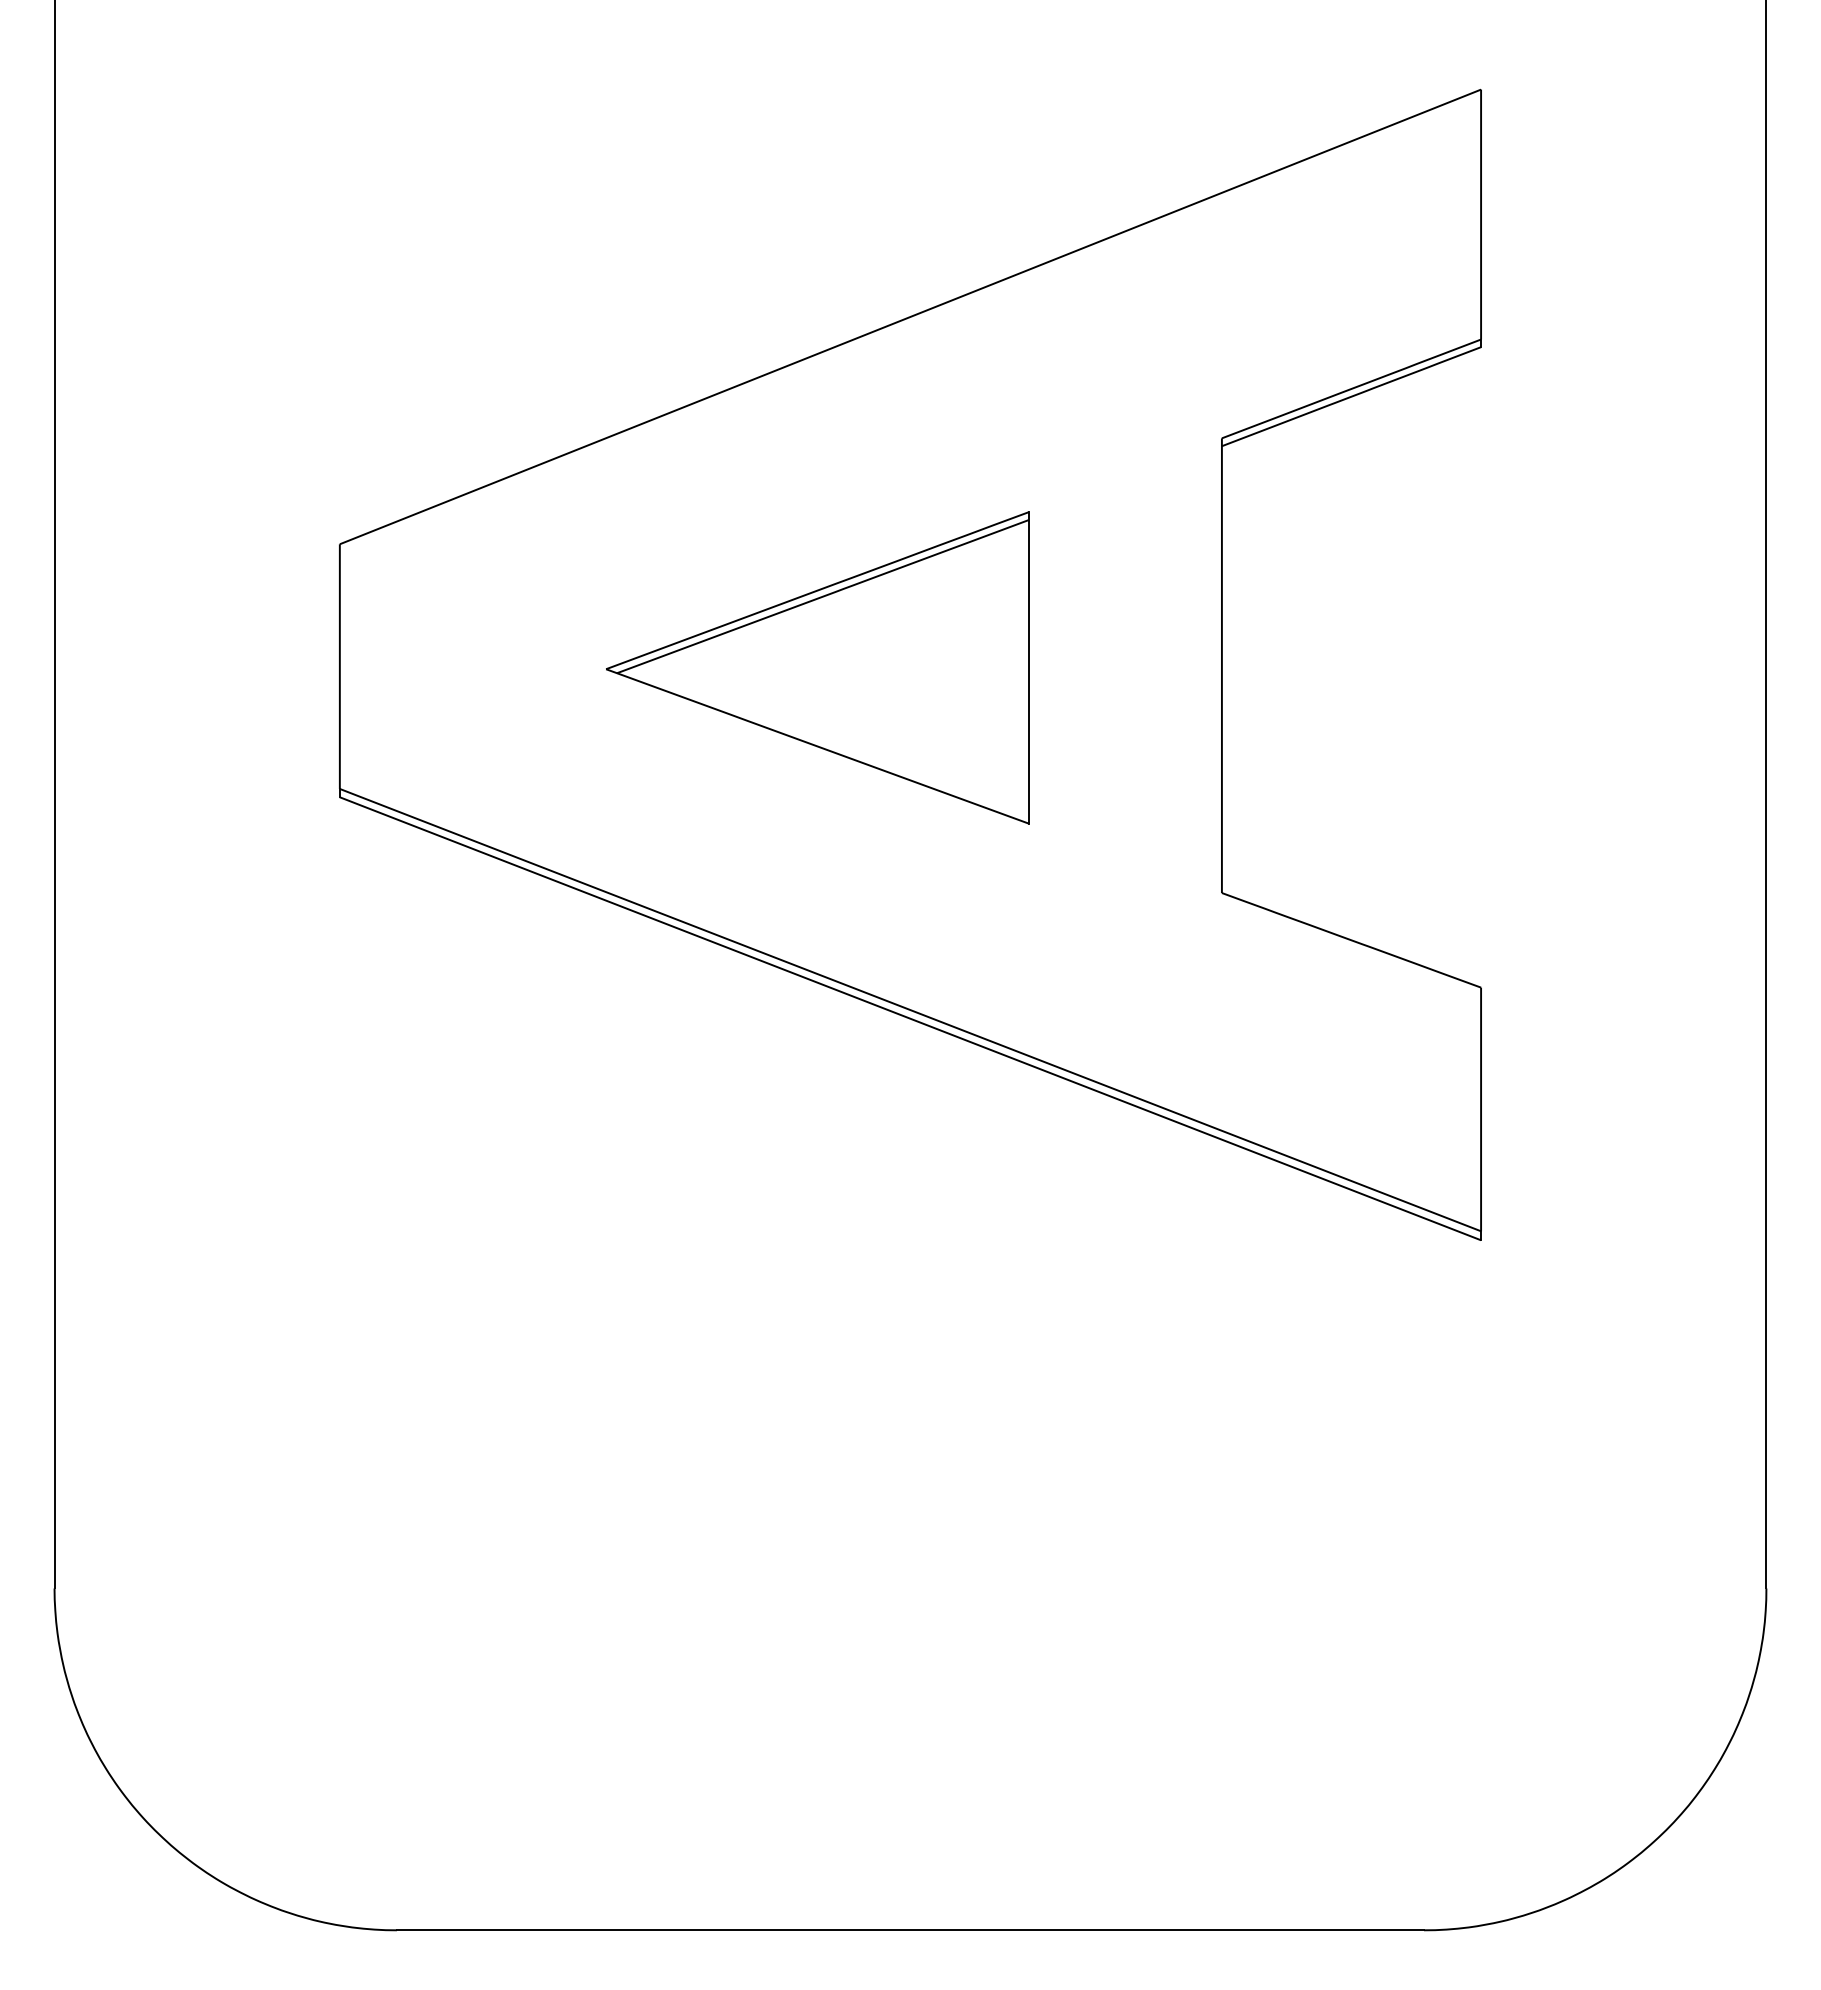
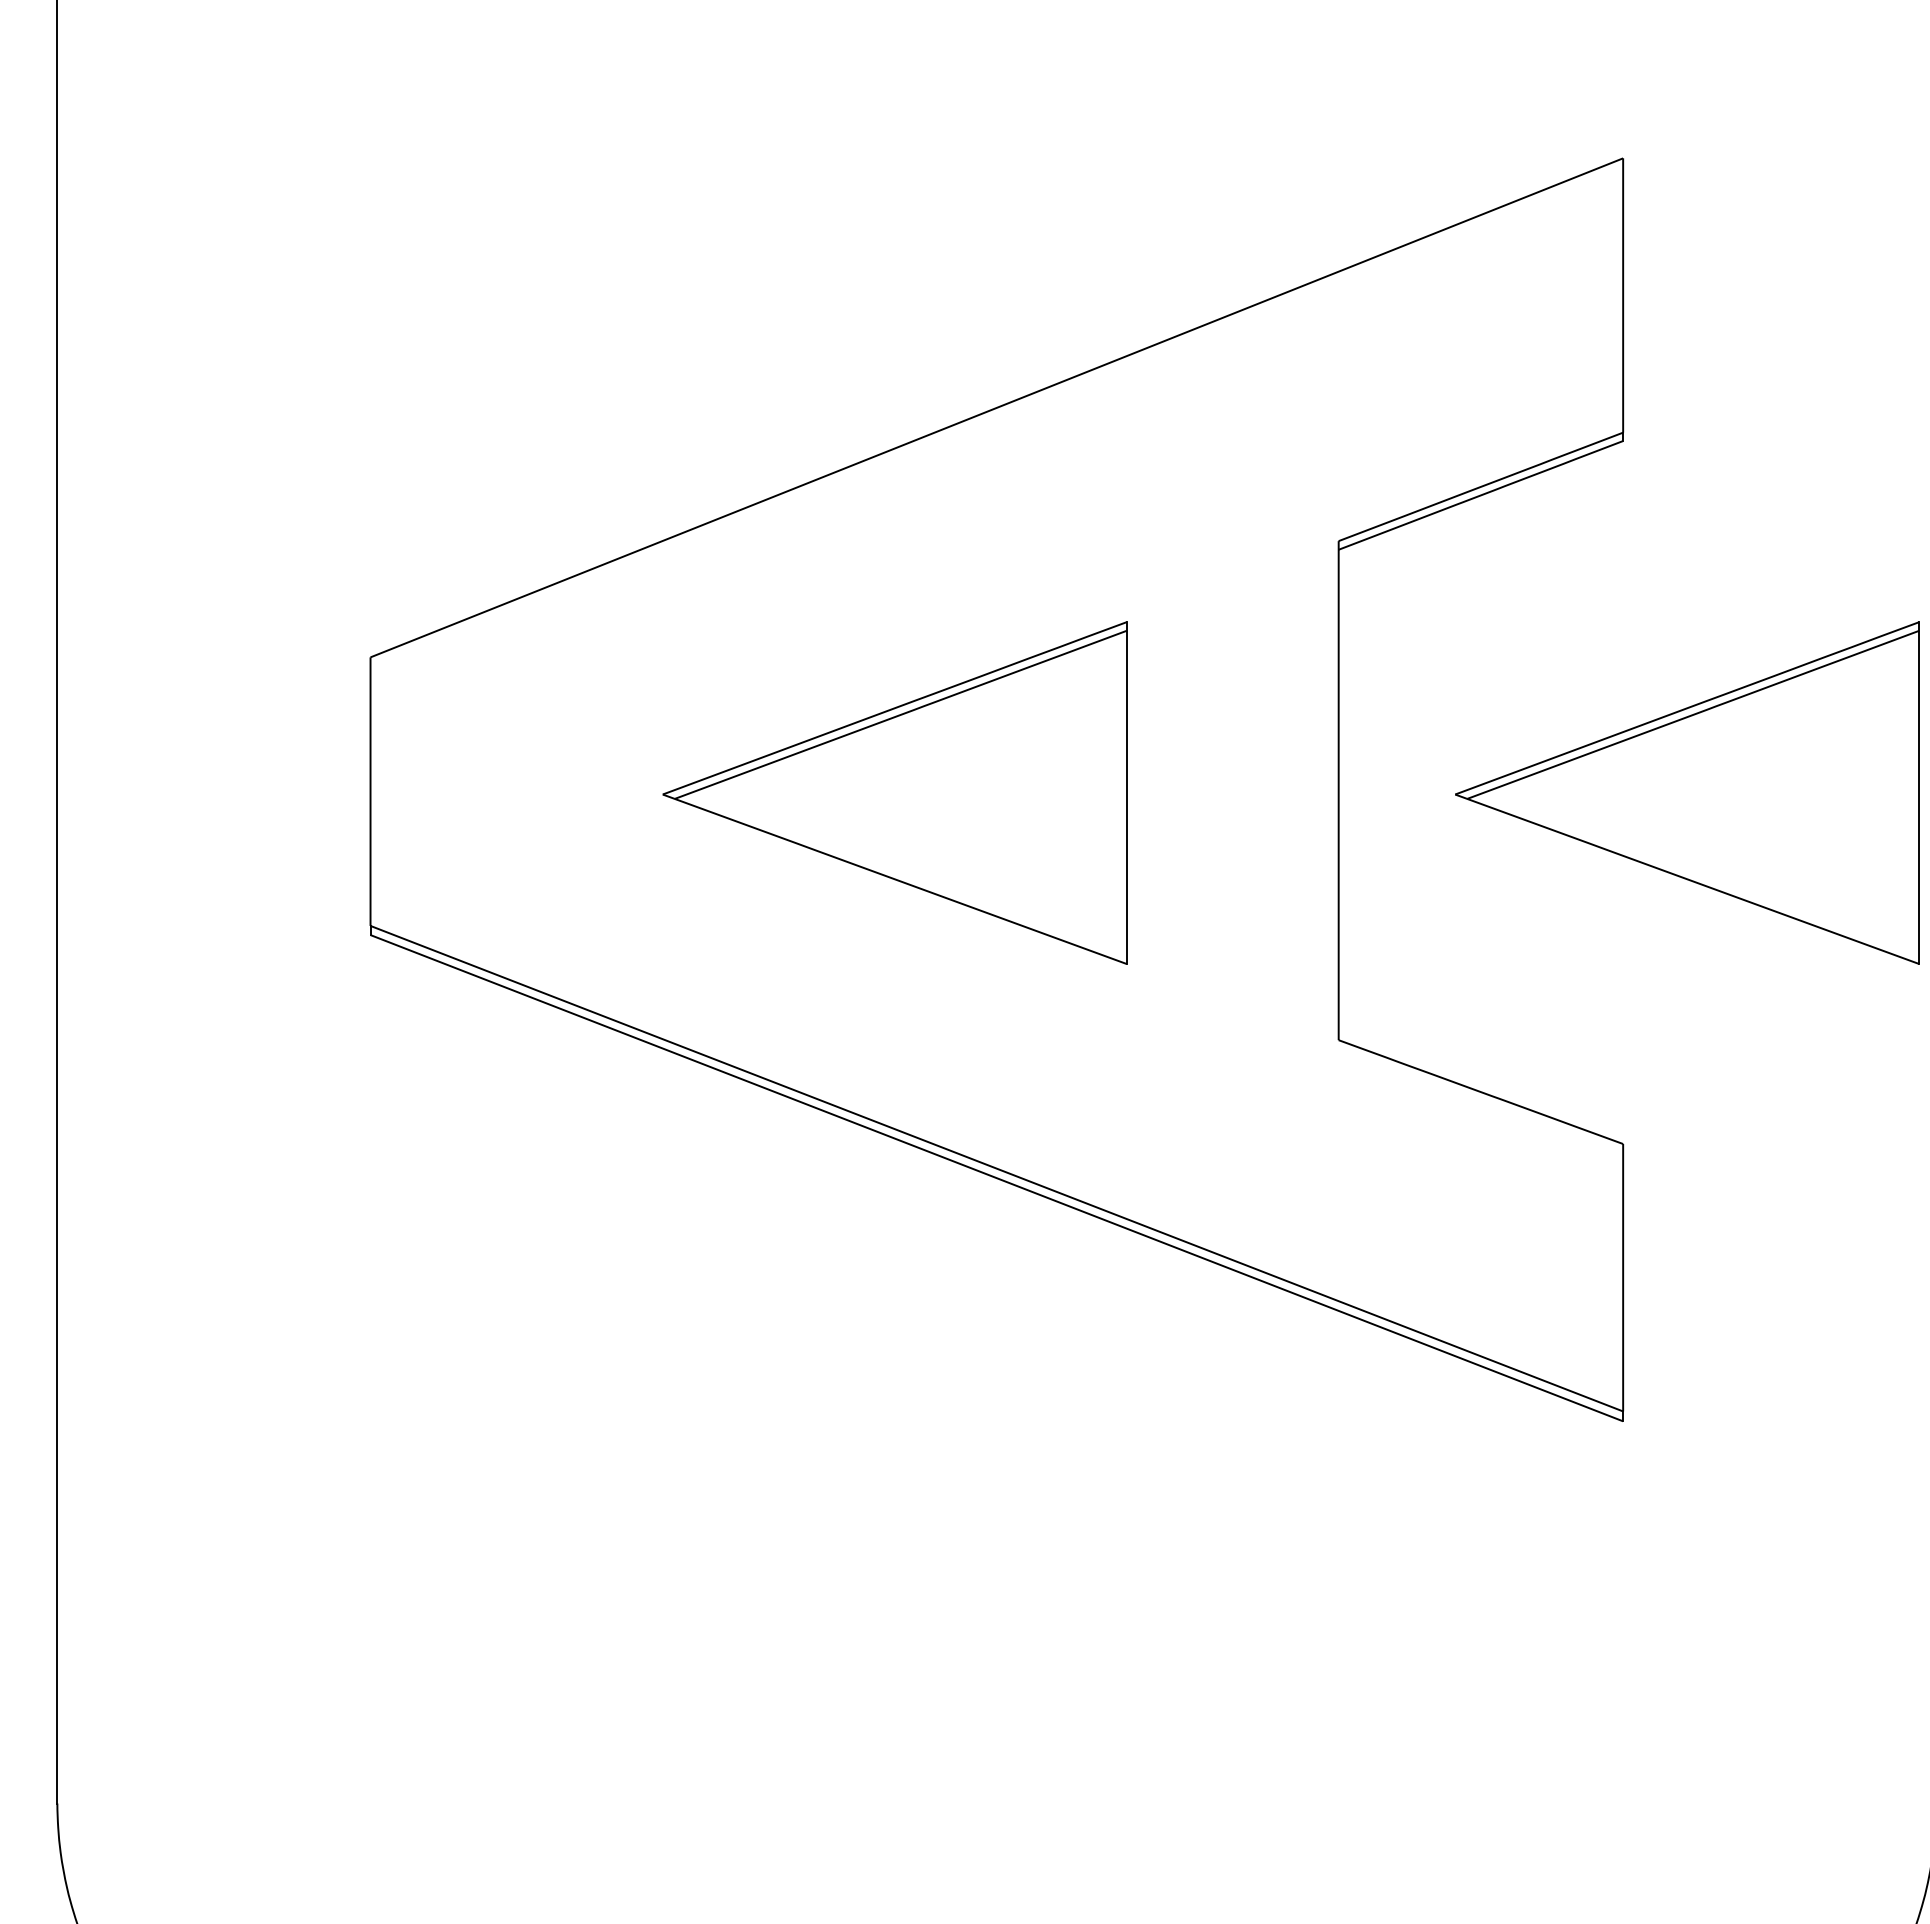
part: (1539, 667) -> (1687, 792), added

